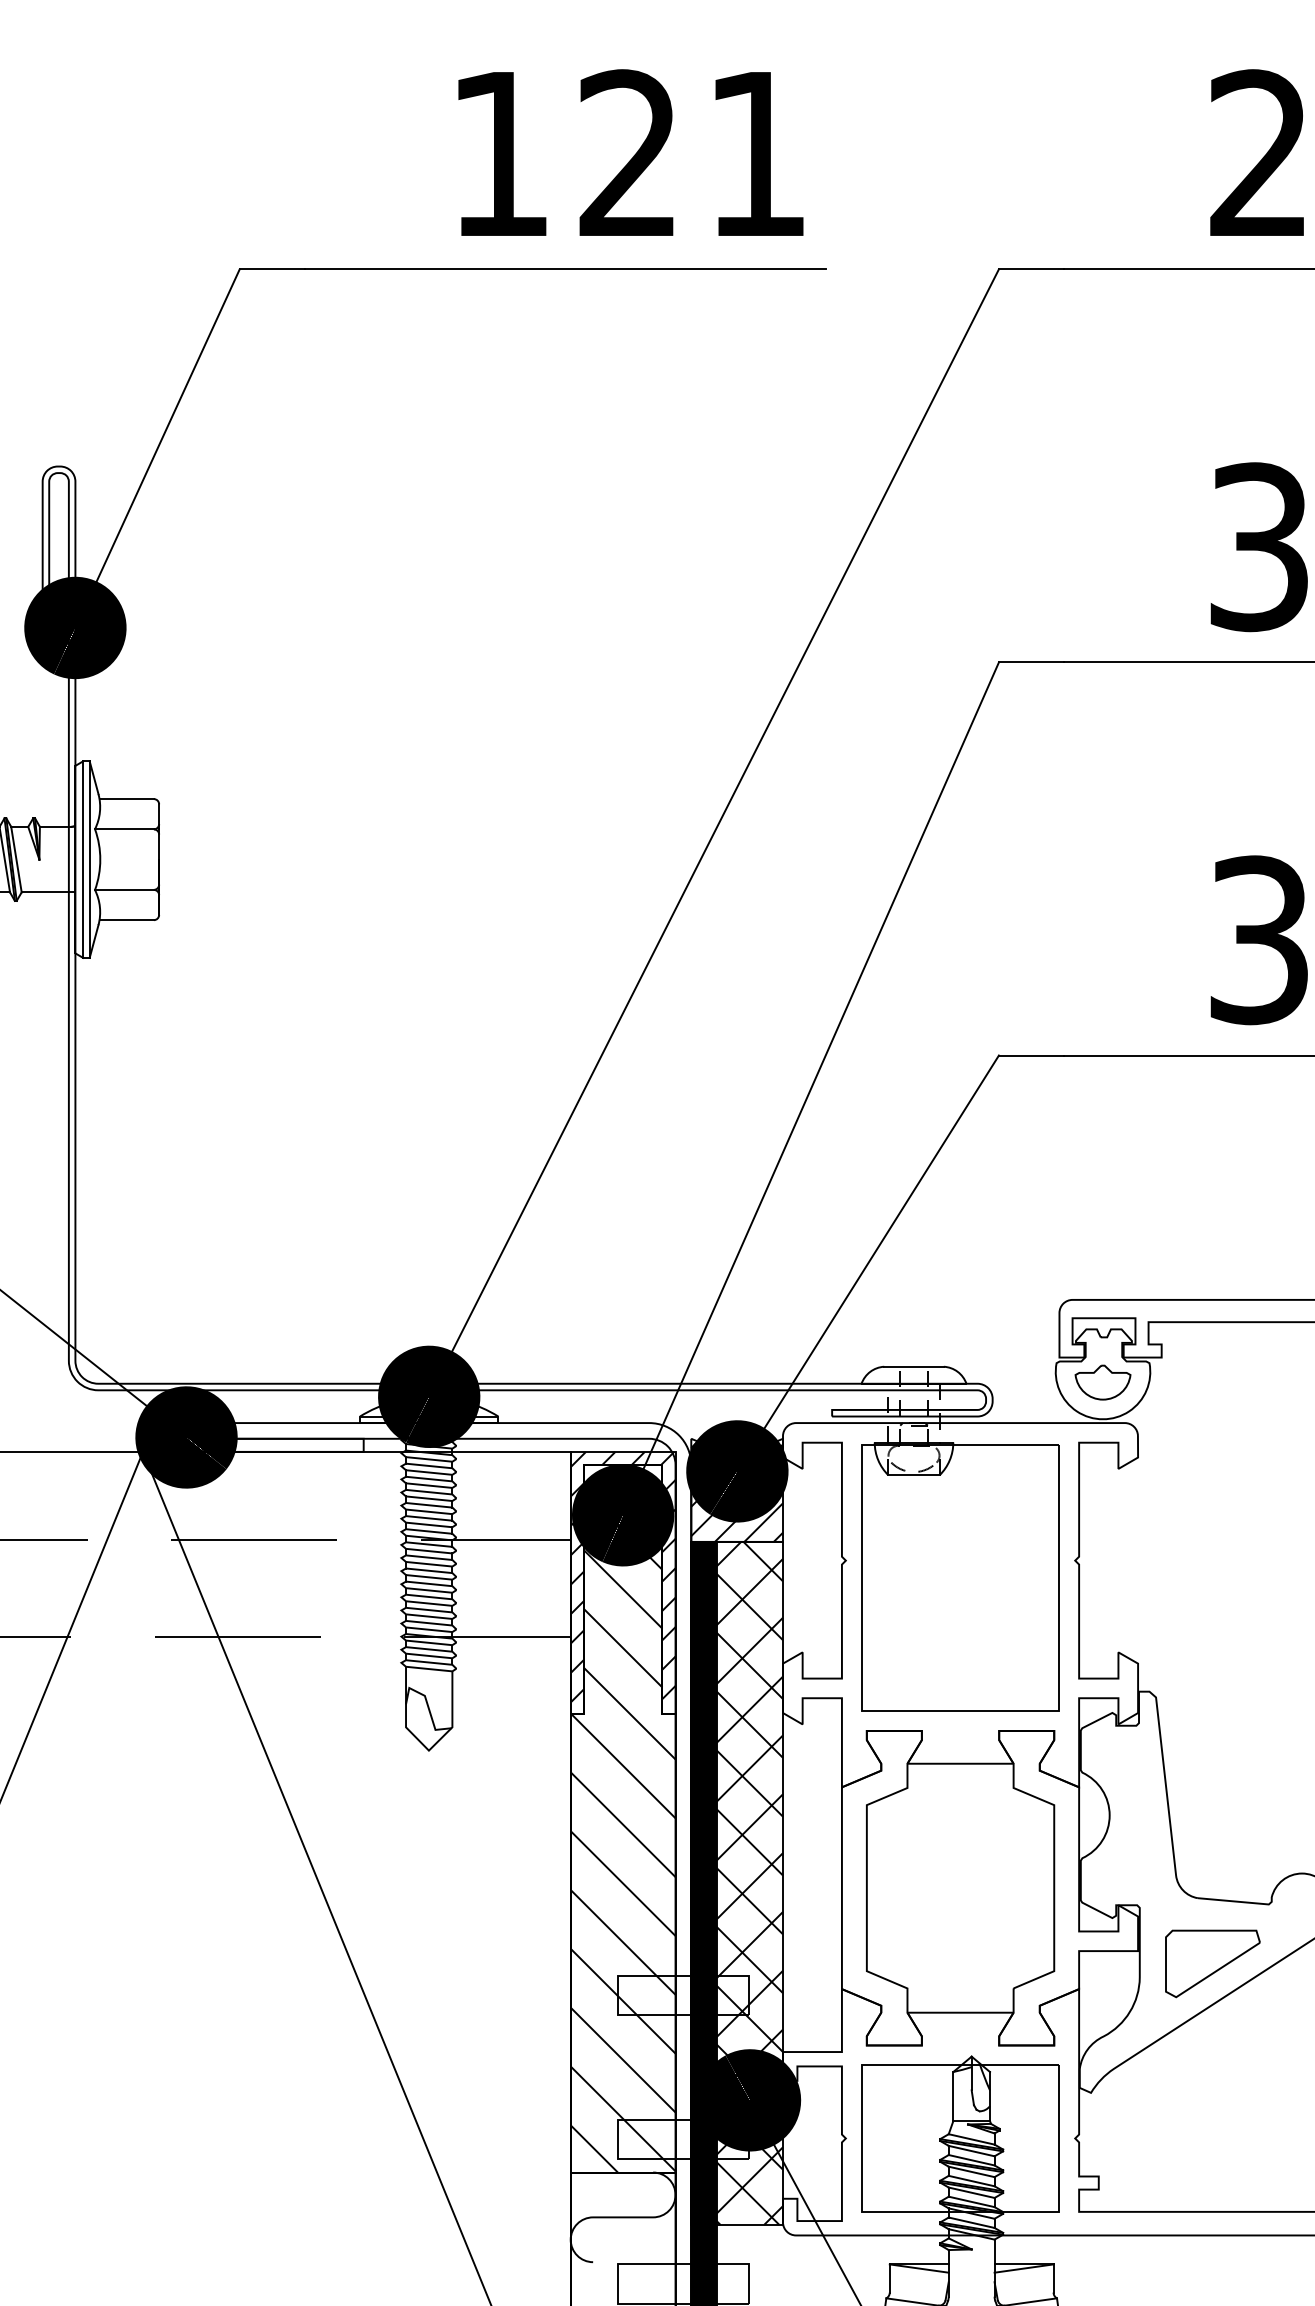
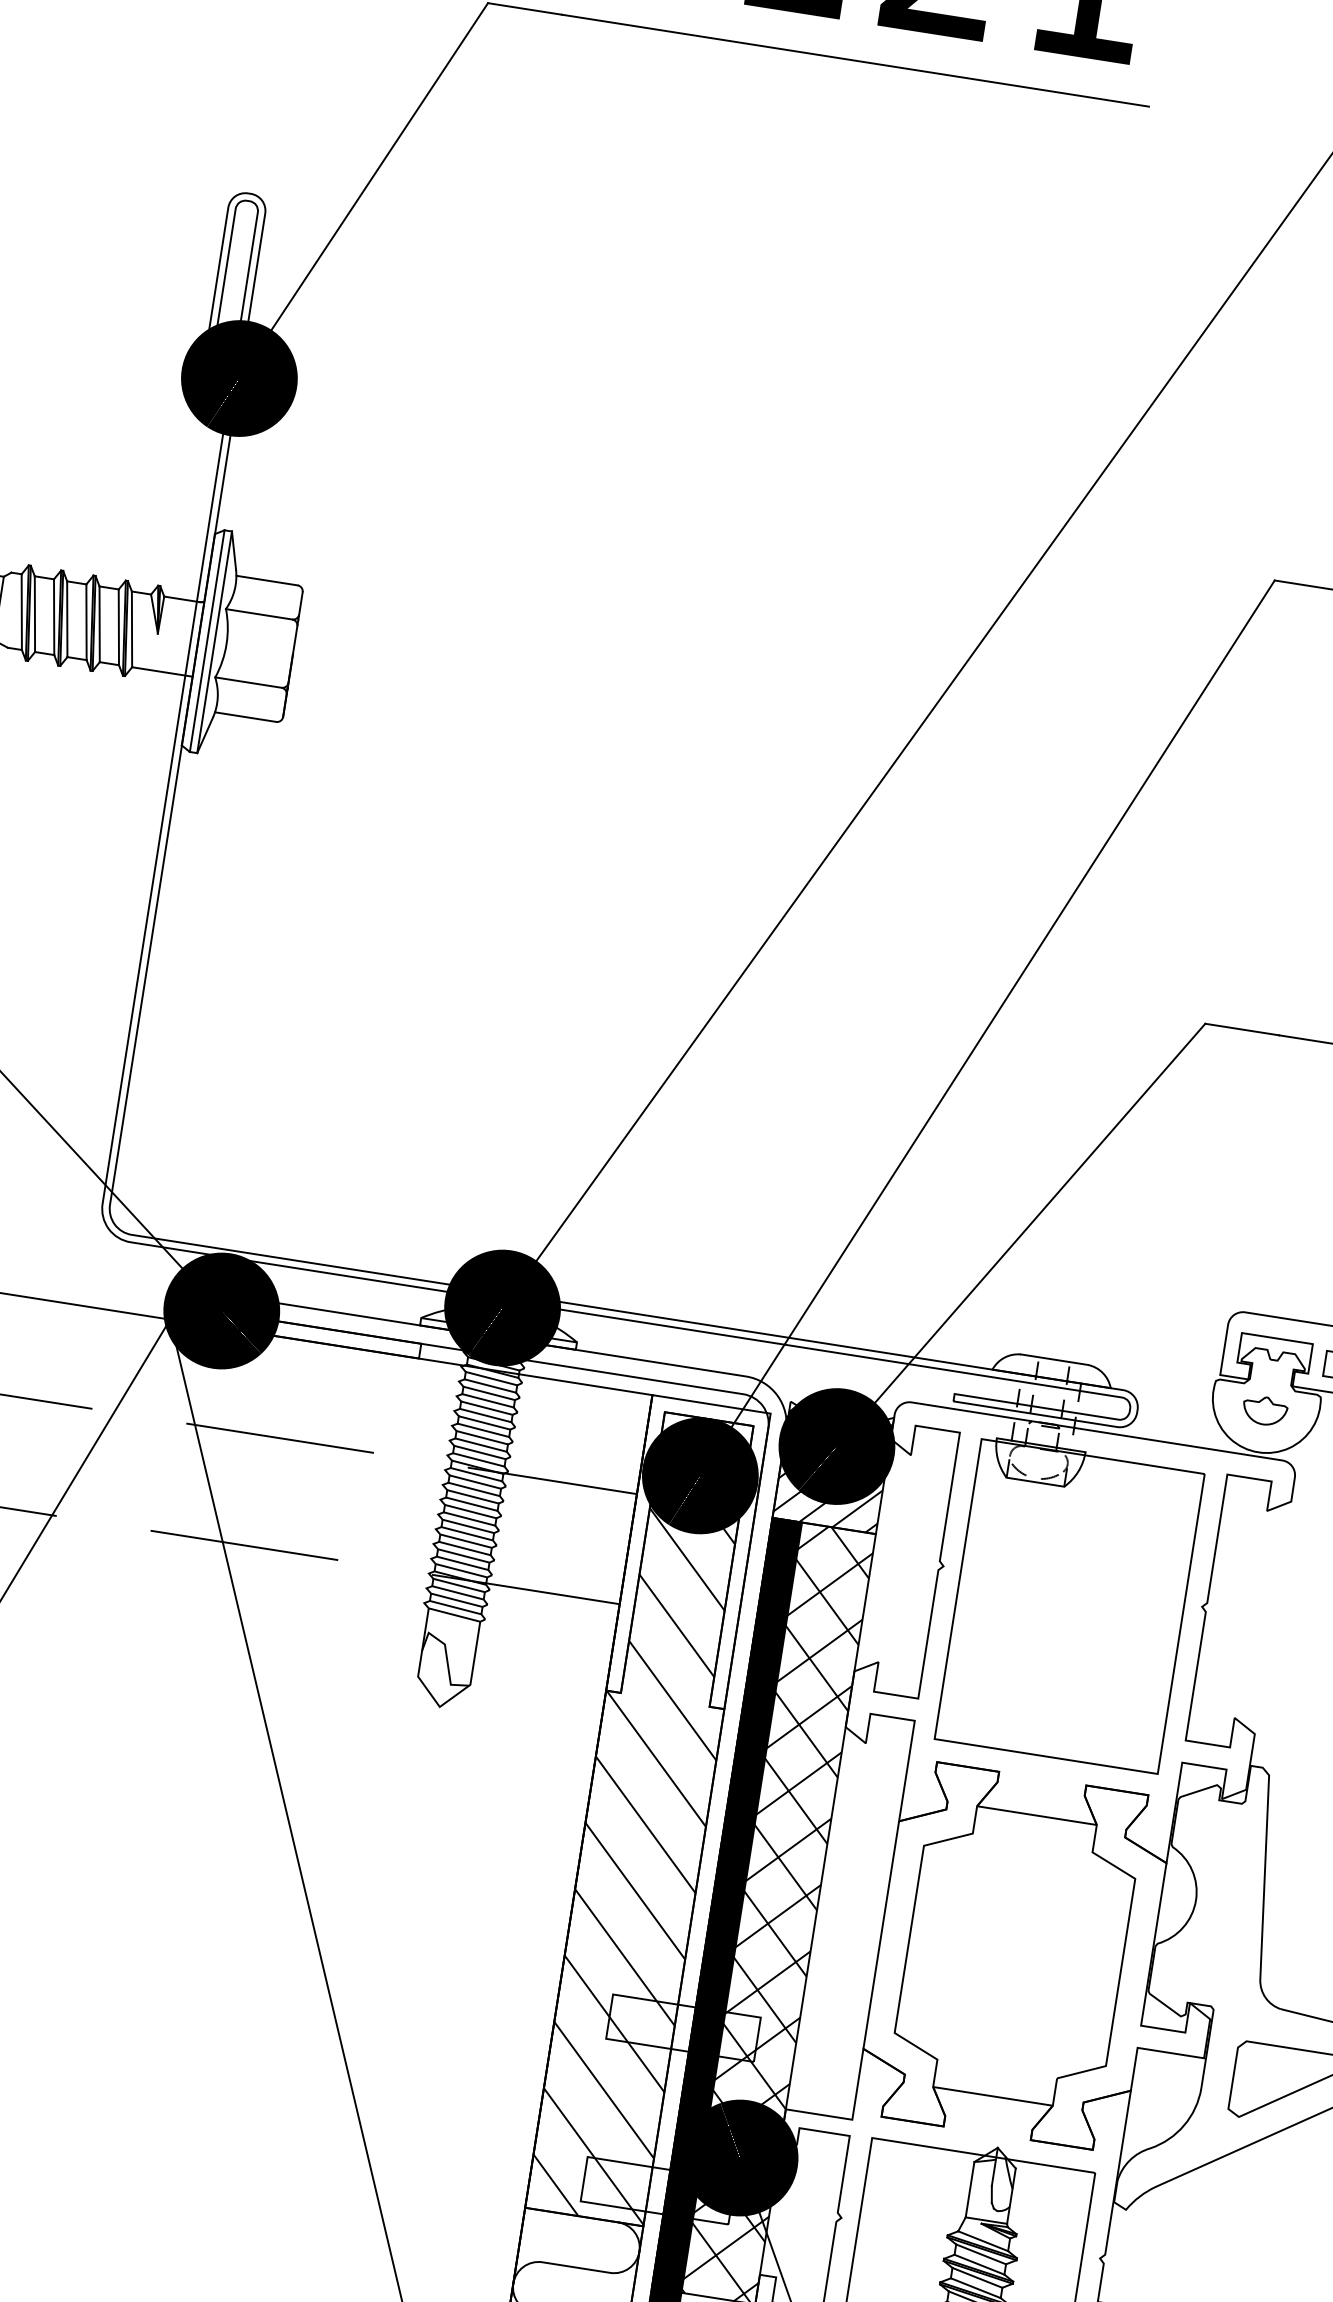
part: (1102, 1382) -> (1264, 1410), size x0.7
hatch: (622, 1576) -> (688, 1544), removed

